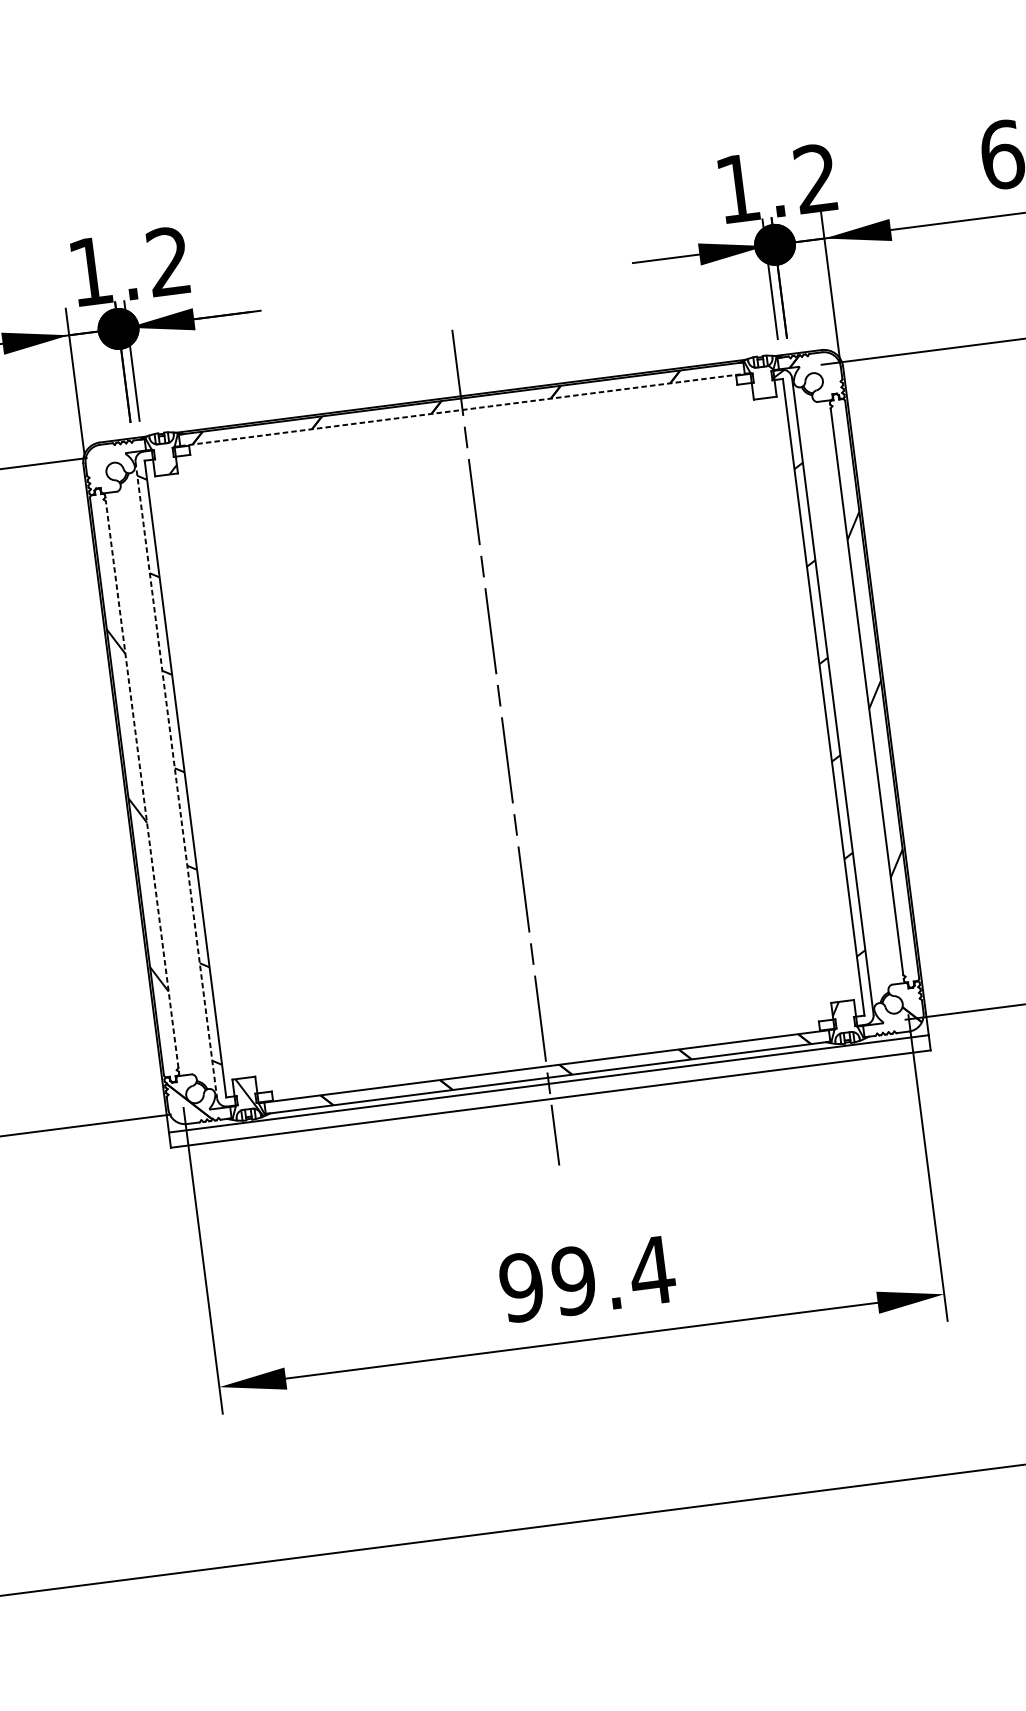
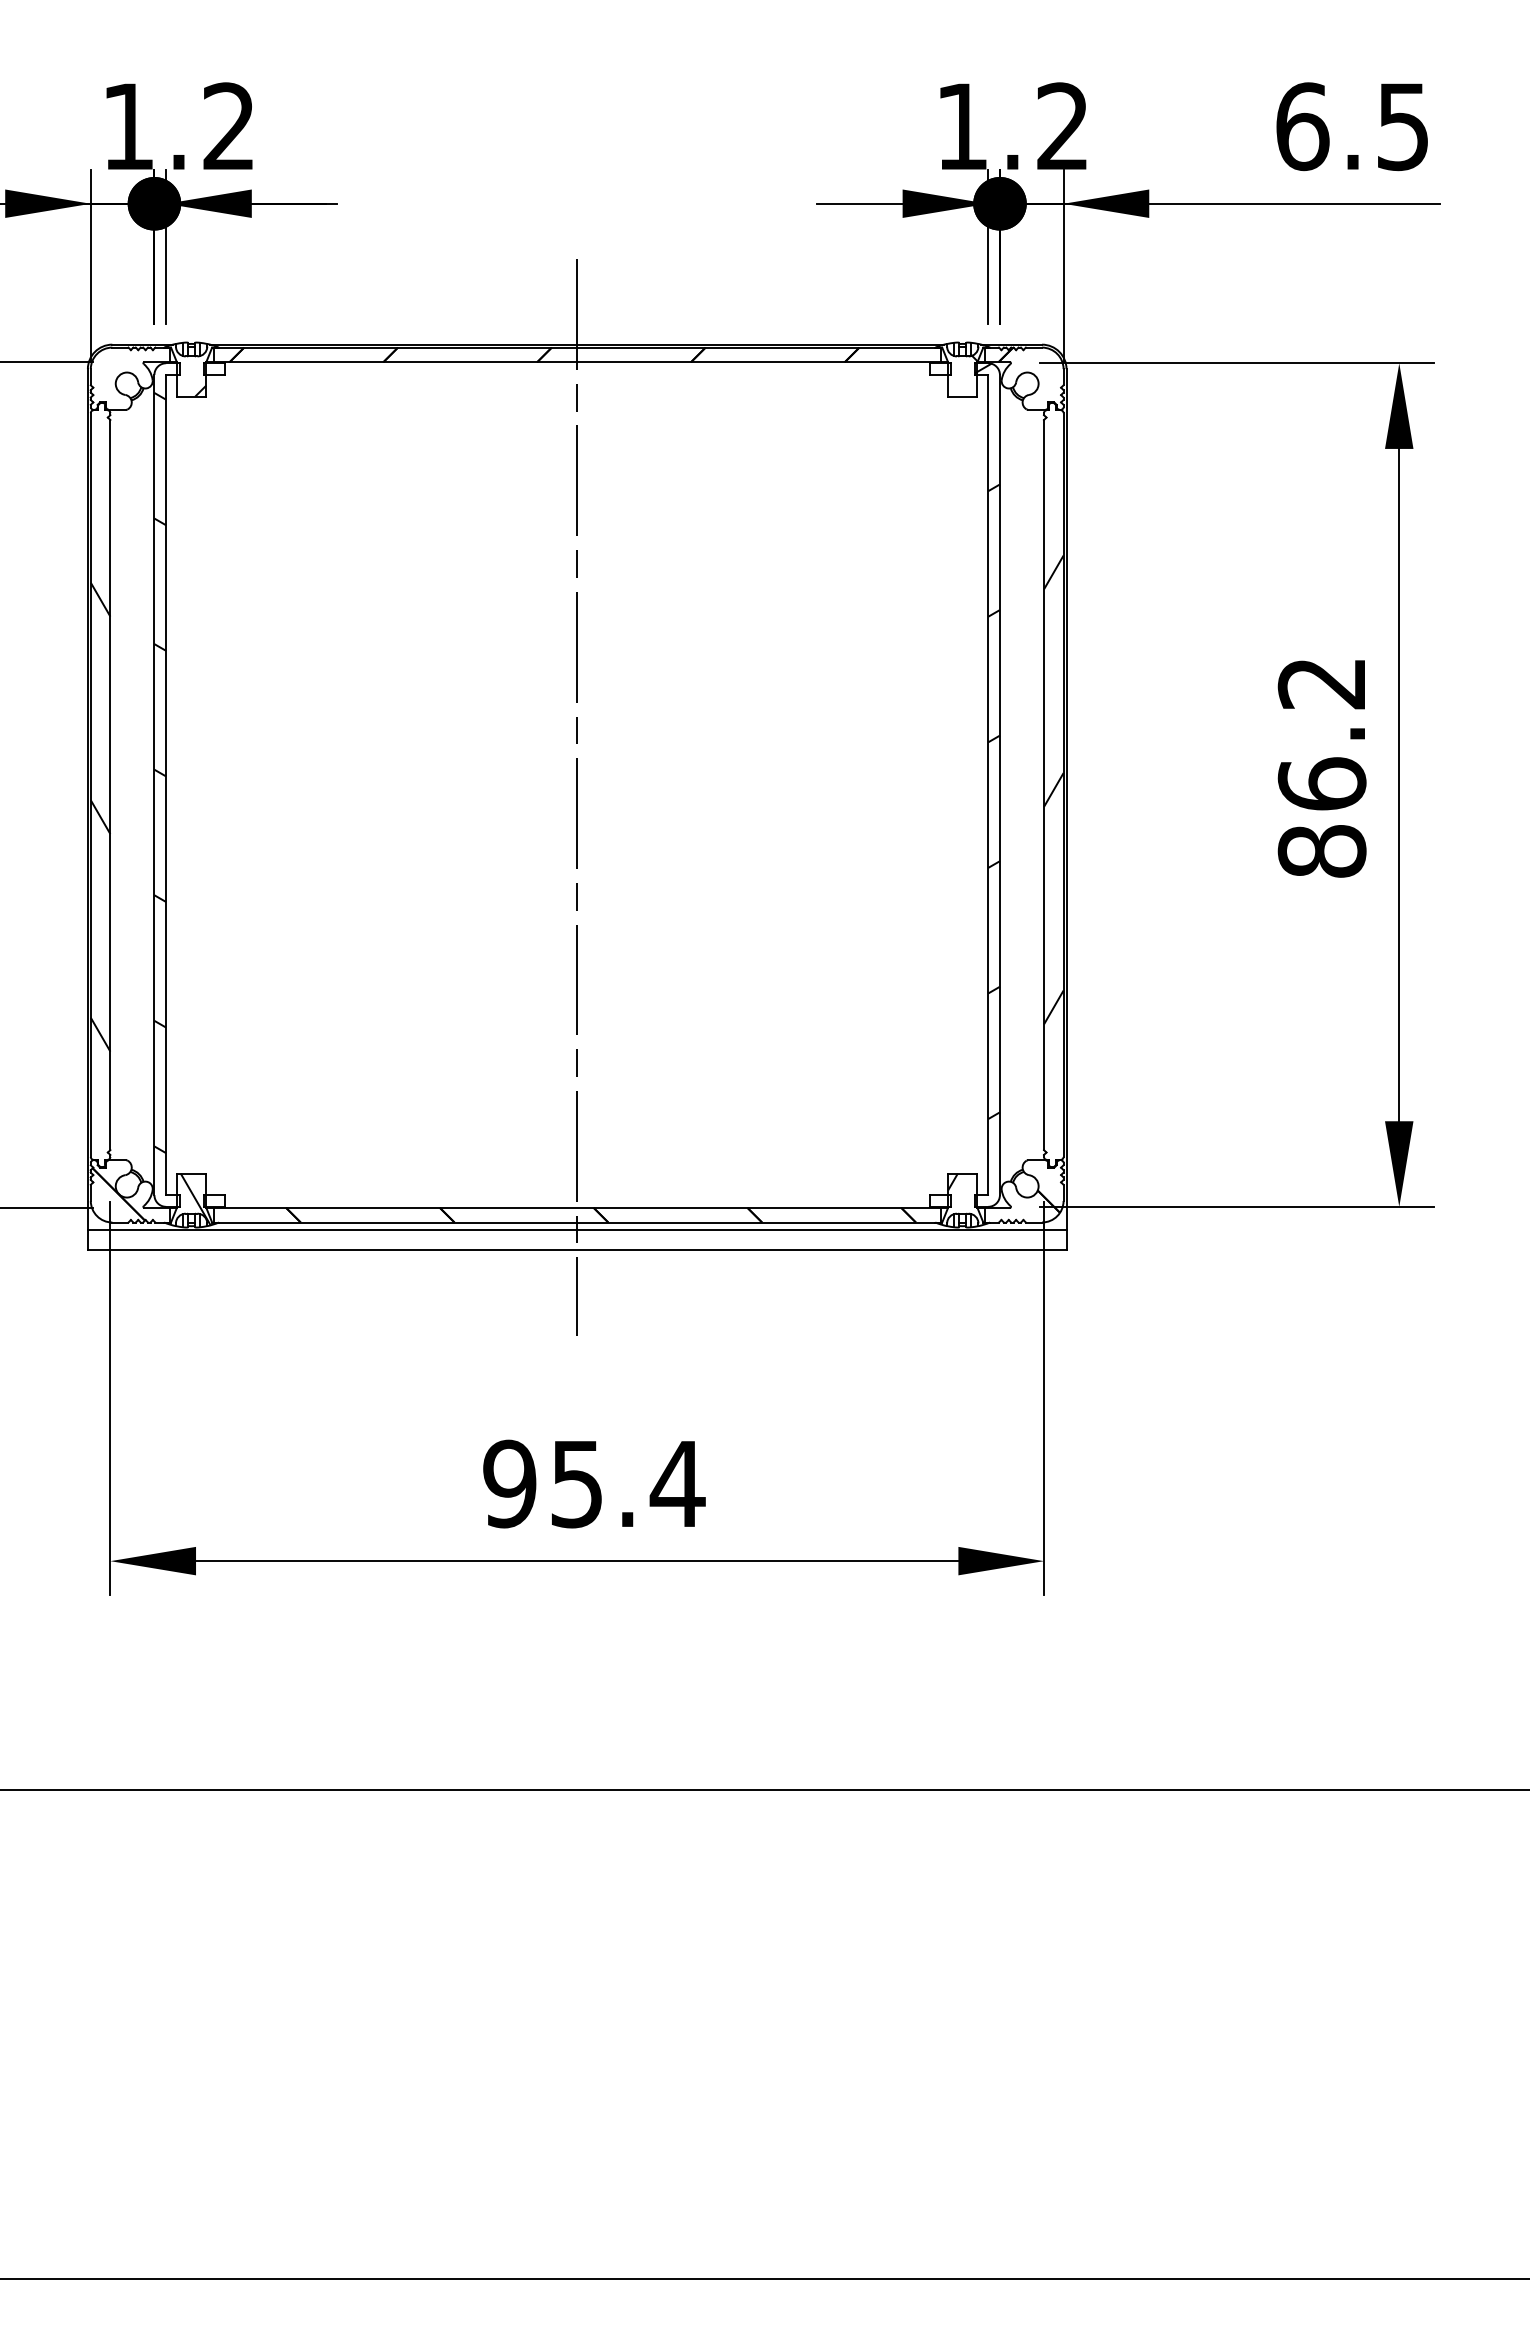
line: (462, 410) -> (577, 362), dashed -> solid
line: (176, 780) -> (154, 785), dashed -> solid
line: (142, 784) -> (110, 784), dashed -> solid
text: (573, 1280) -> (576, 1483), 99.4 -> 95.4

